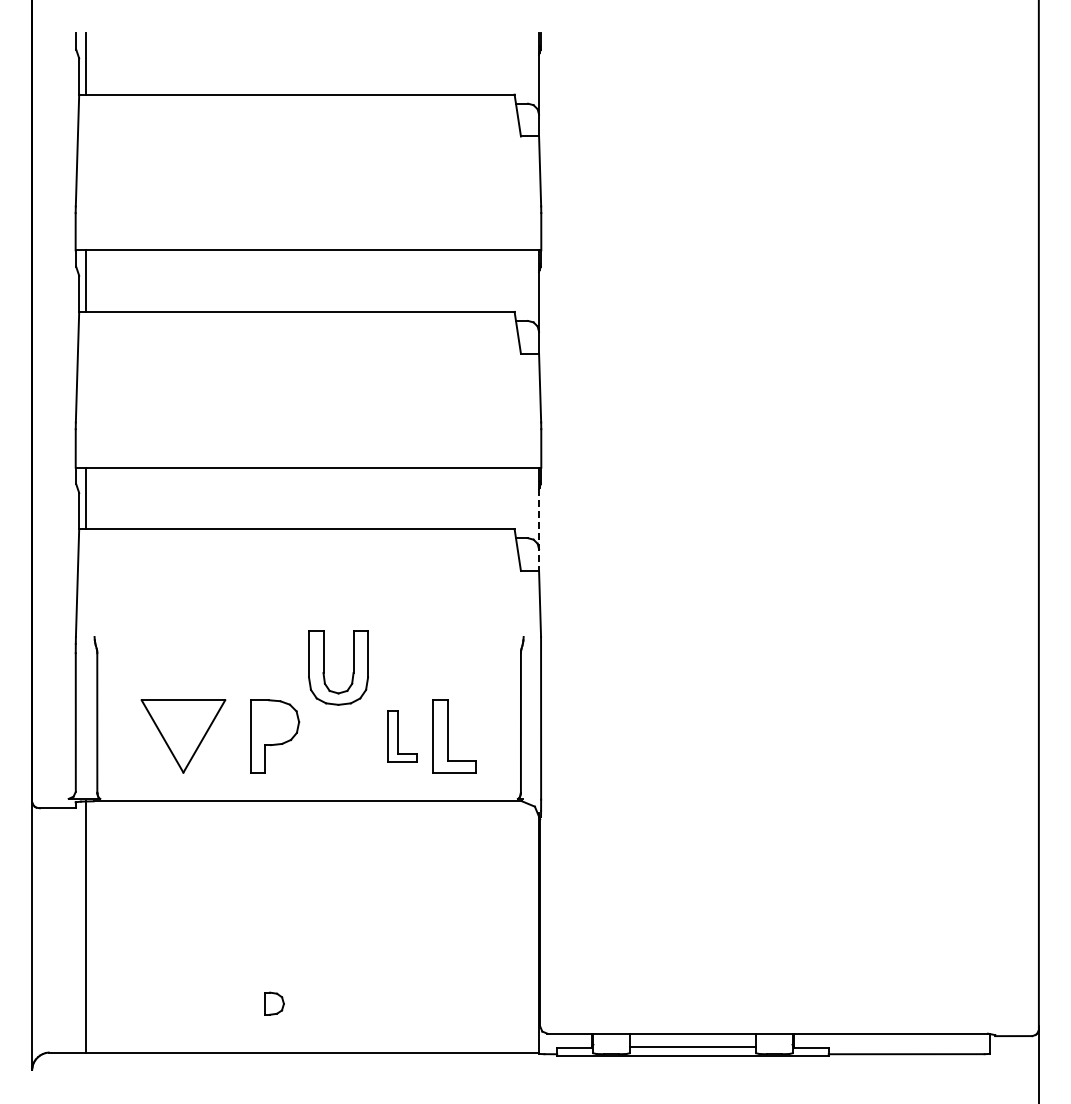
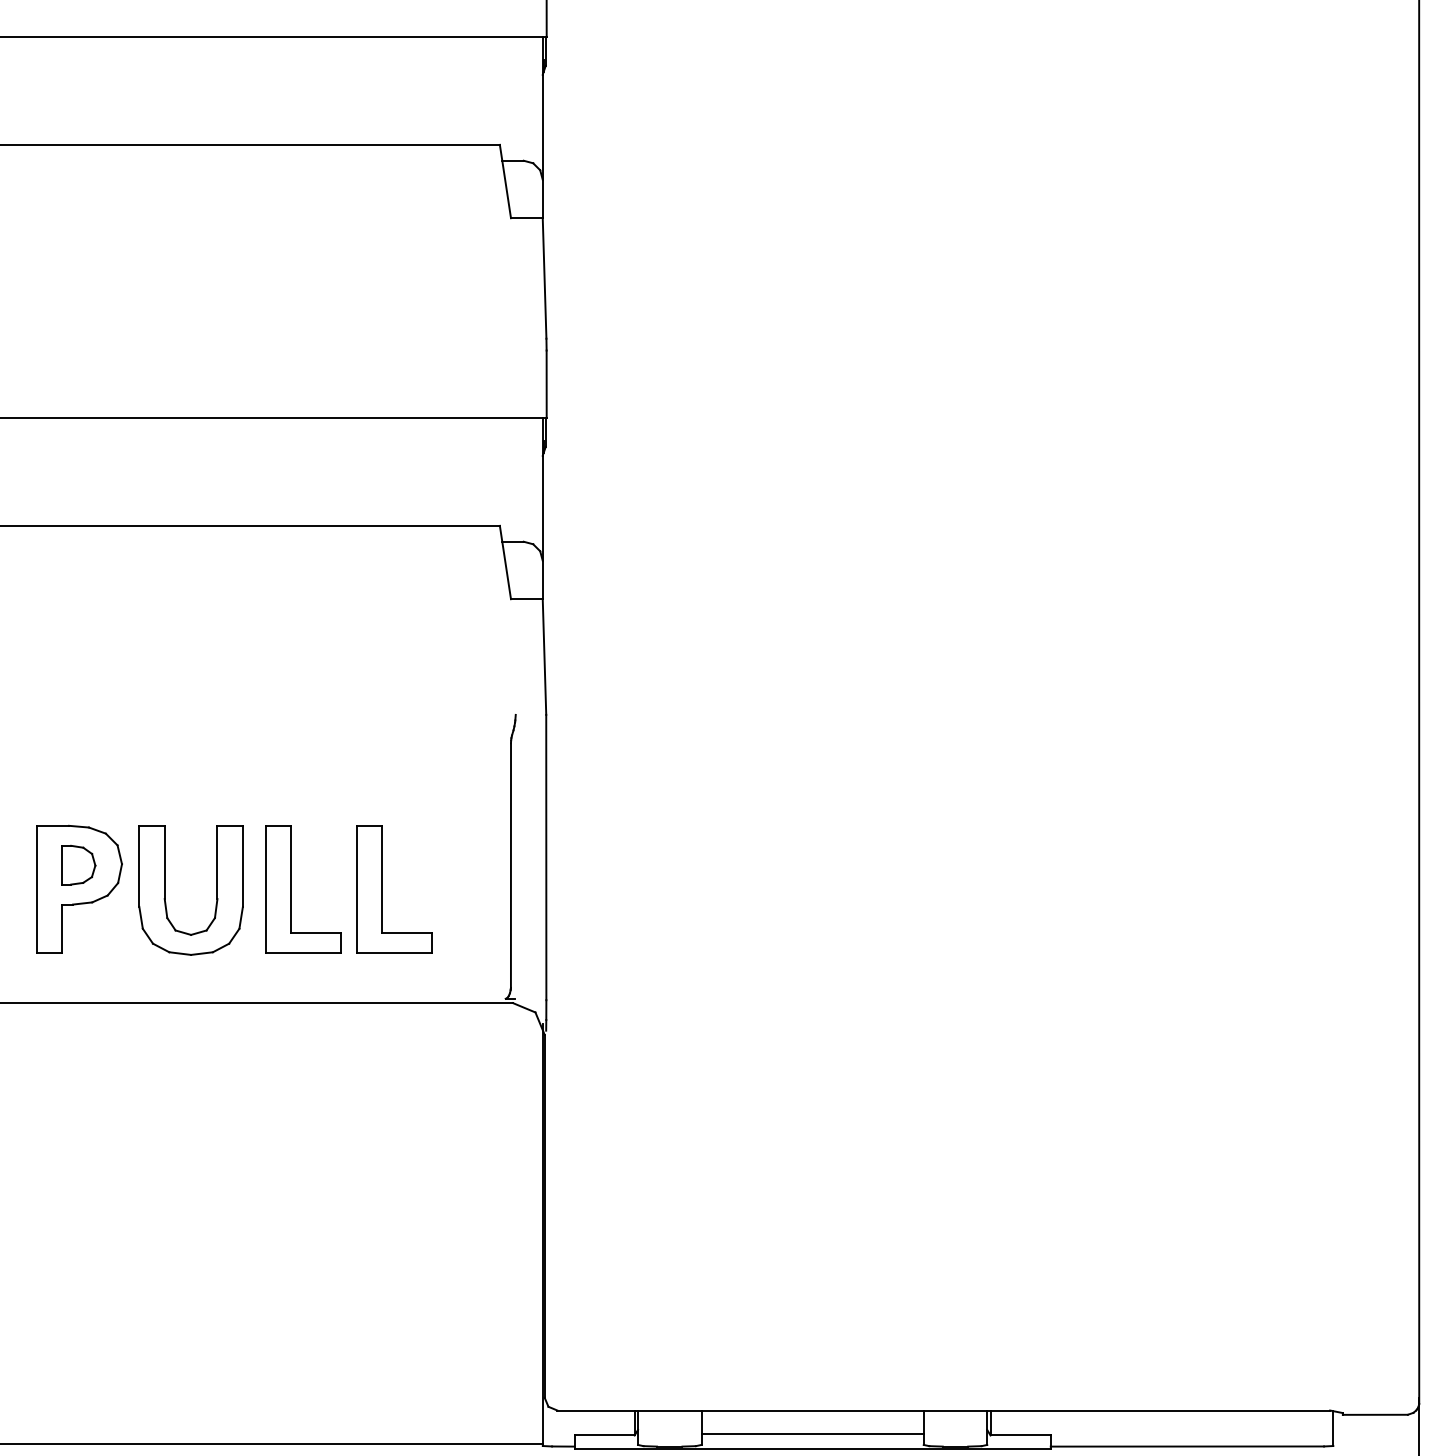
line: (539, 530) -> (543, 528), dashed -> solid
part: (324, 667) -> (166, 889), moved
part: (402, 736) -> (303, 889), size x1.43
part: (274, 1003) -> (78, 864), moved

